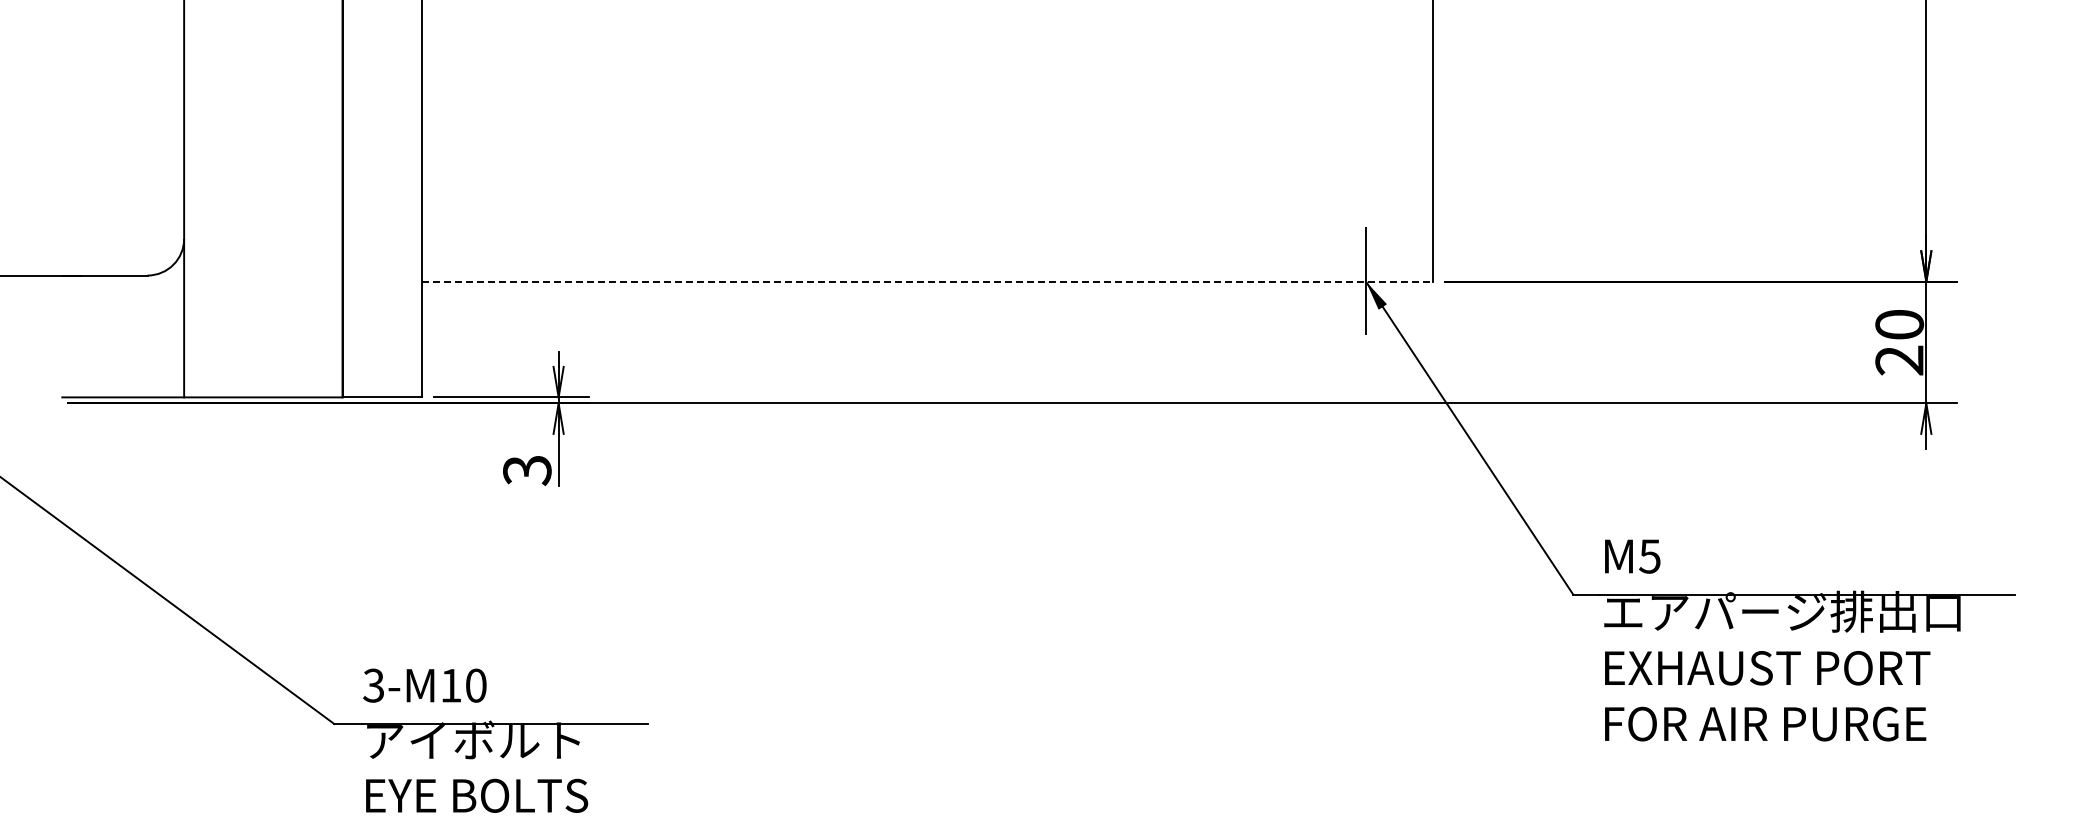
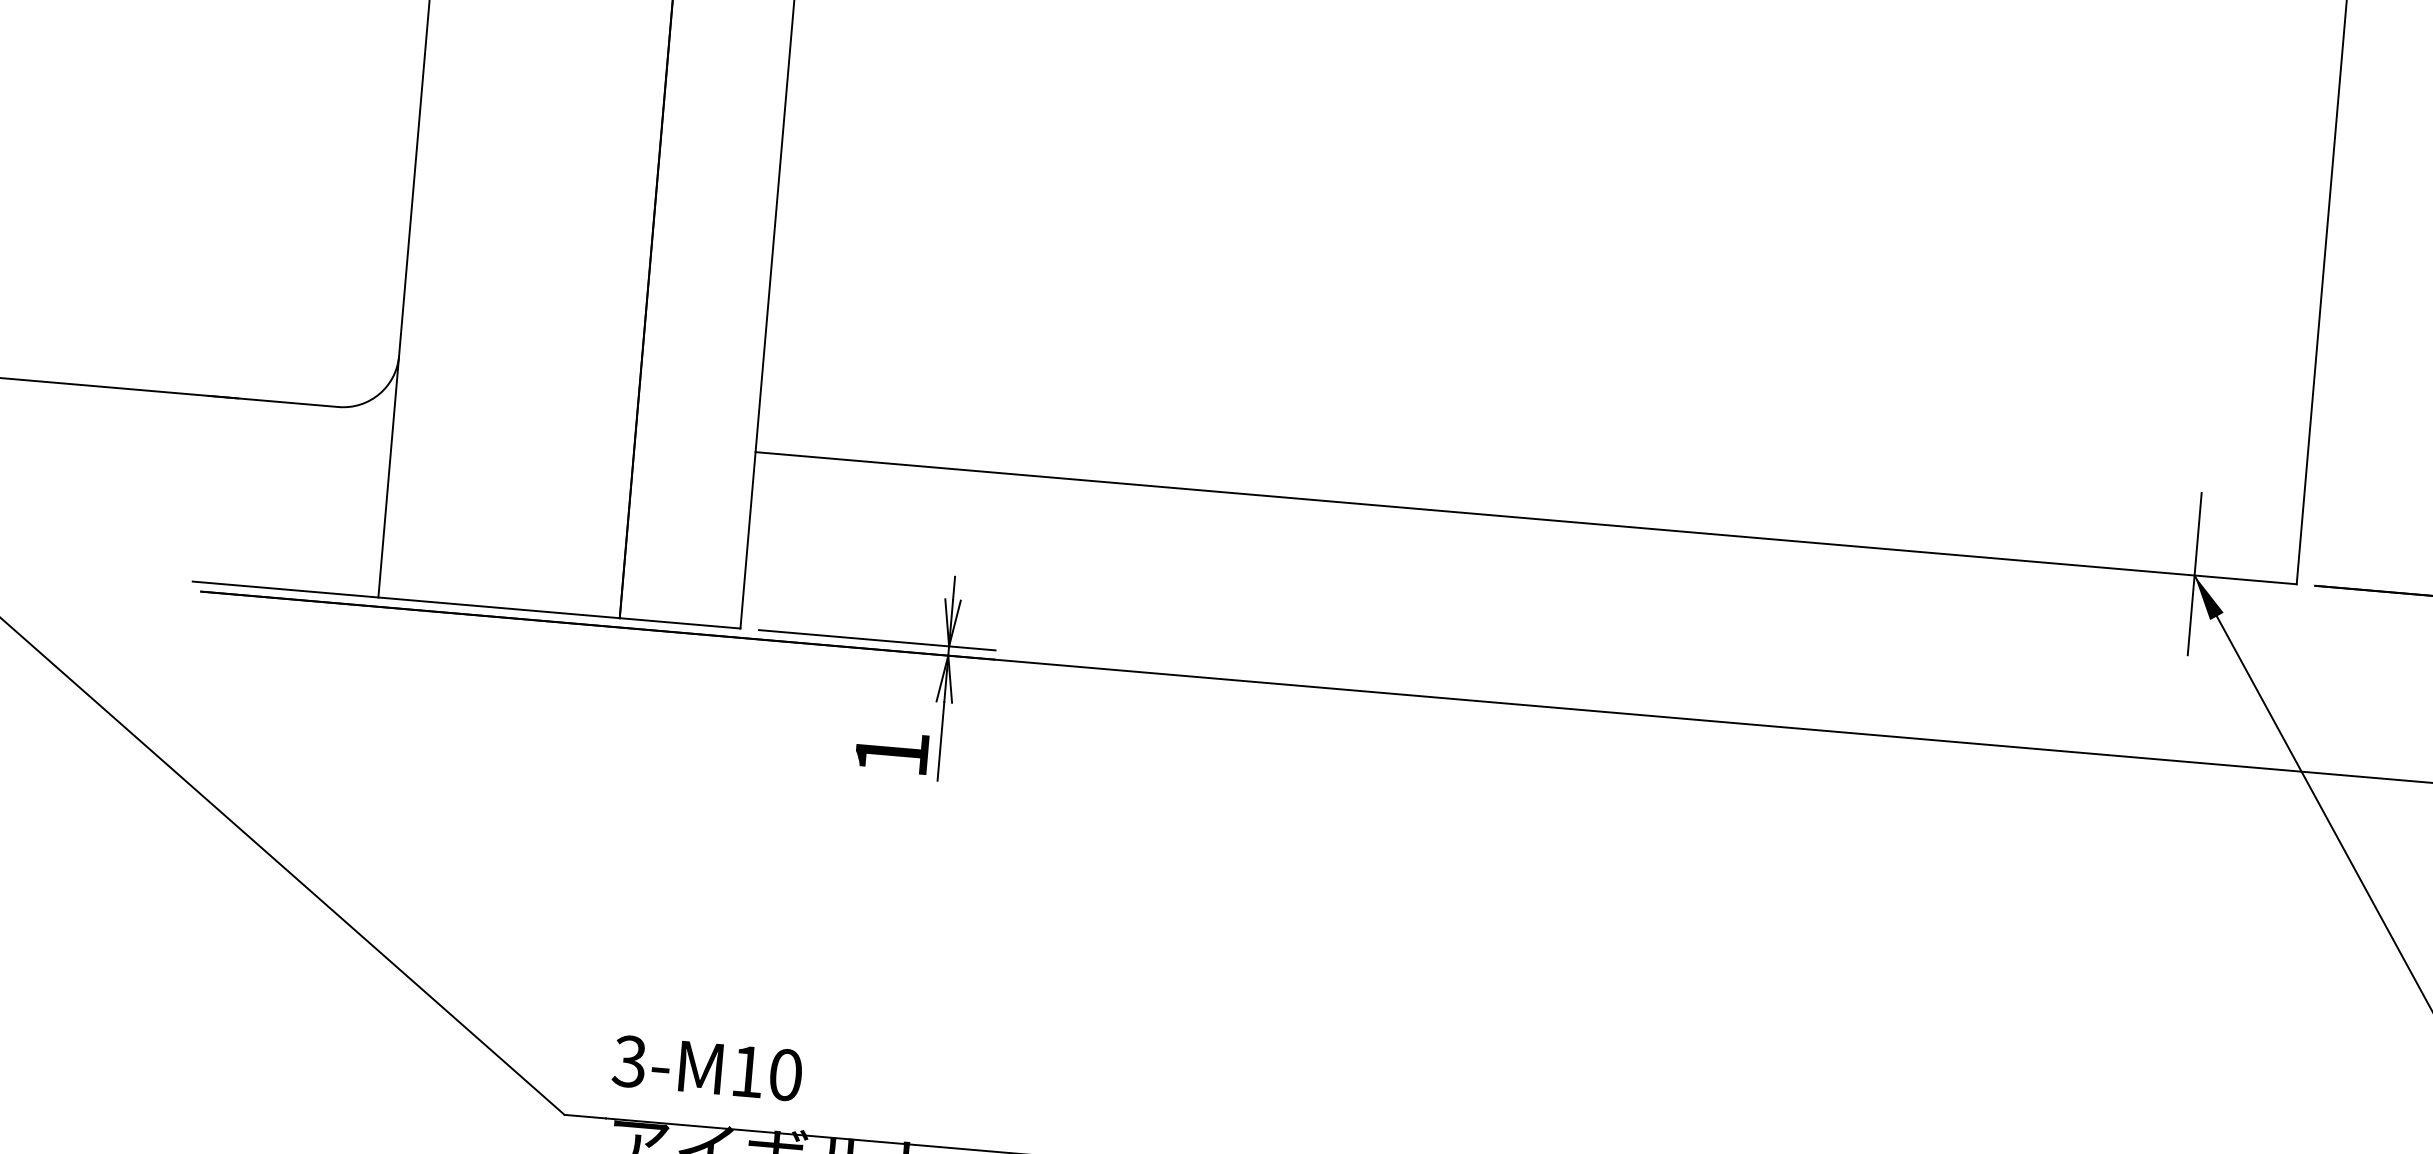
line: (927, 281) -> (1526, 518), dashed -> solid
text: (527, 471) -> (891, 755), 3 -> 1

